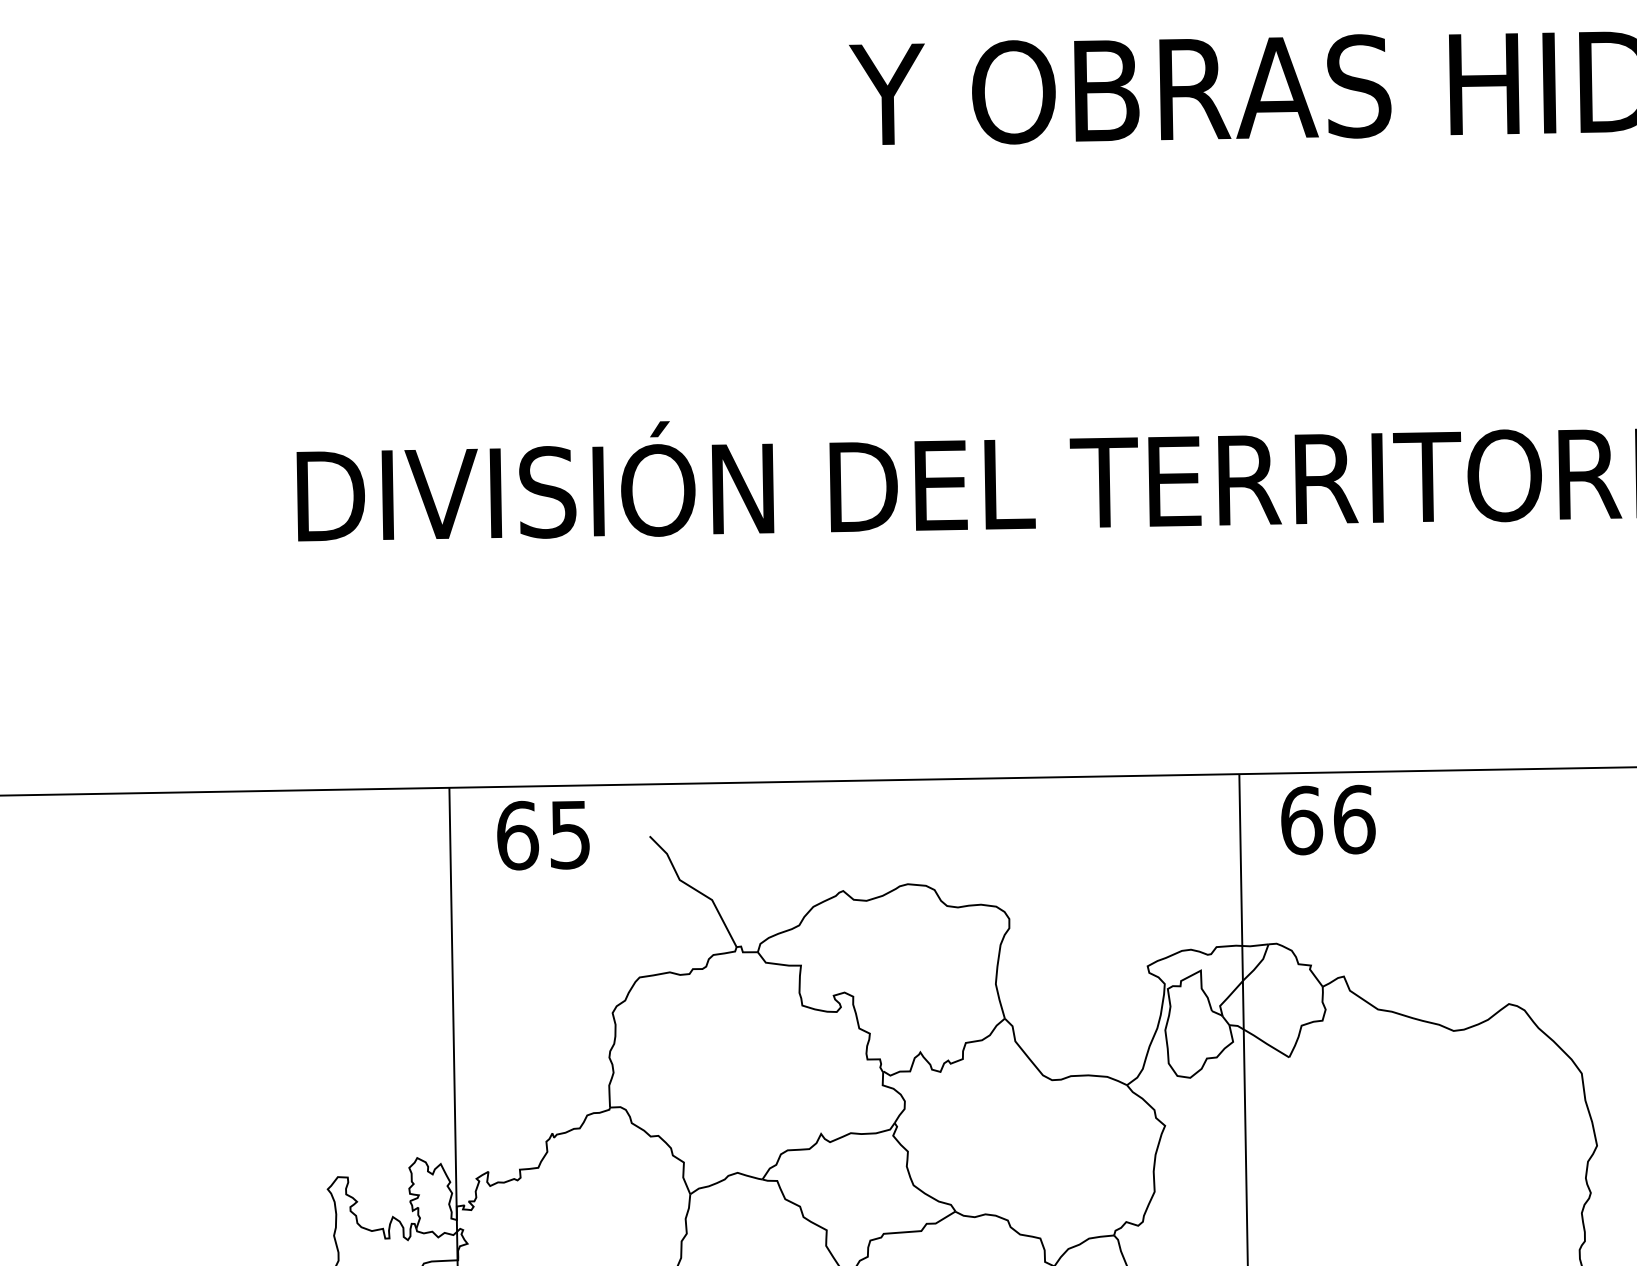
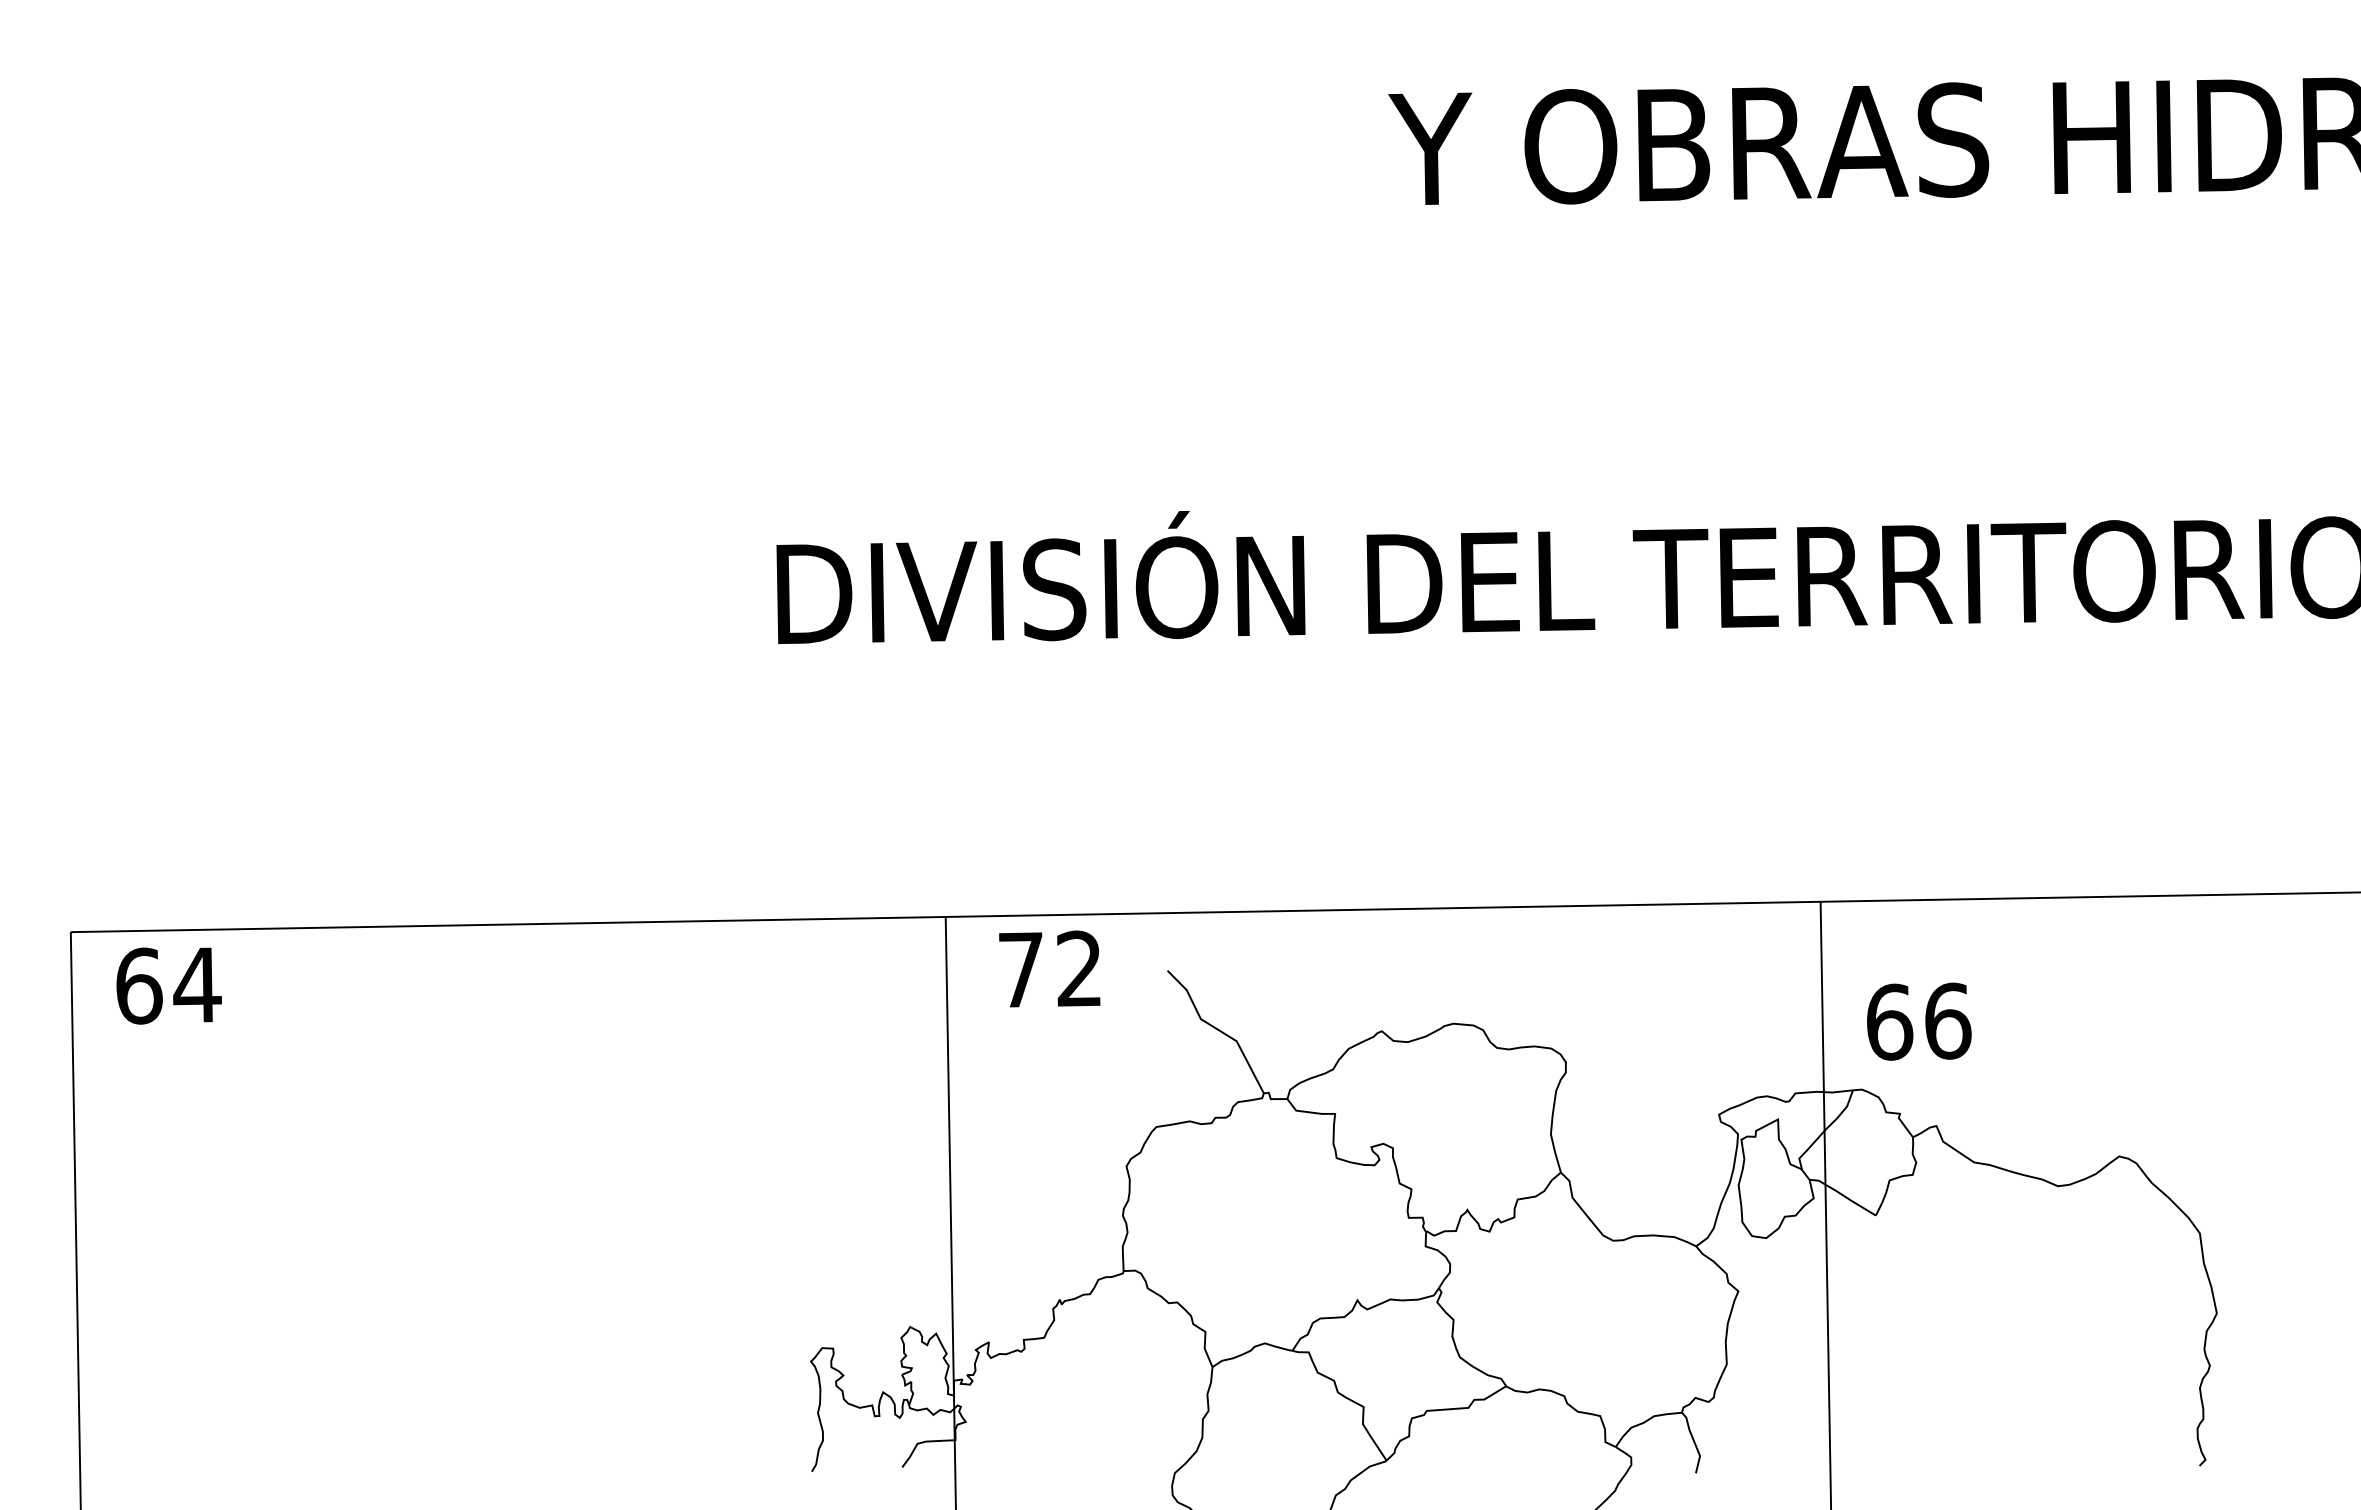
text: (1328, 819) -> (1919, 1021), moved
text: (543, 835) -> (1049, 969), 65 -> 72

